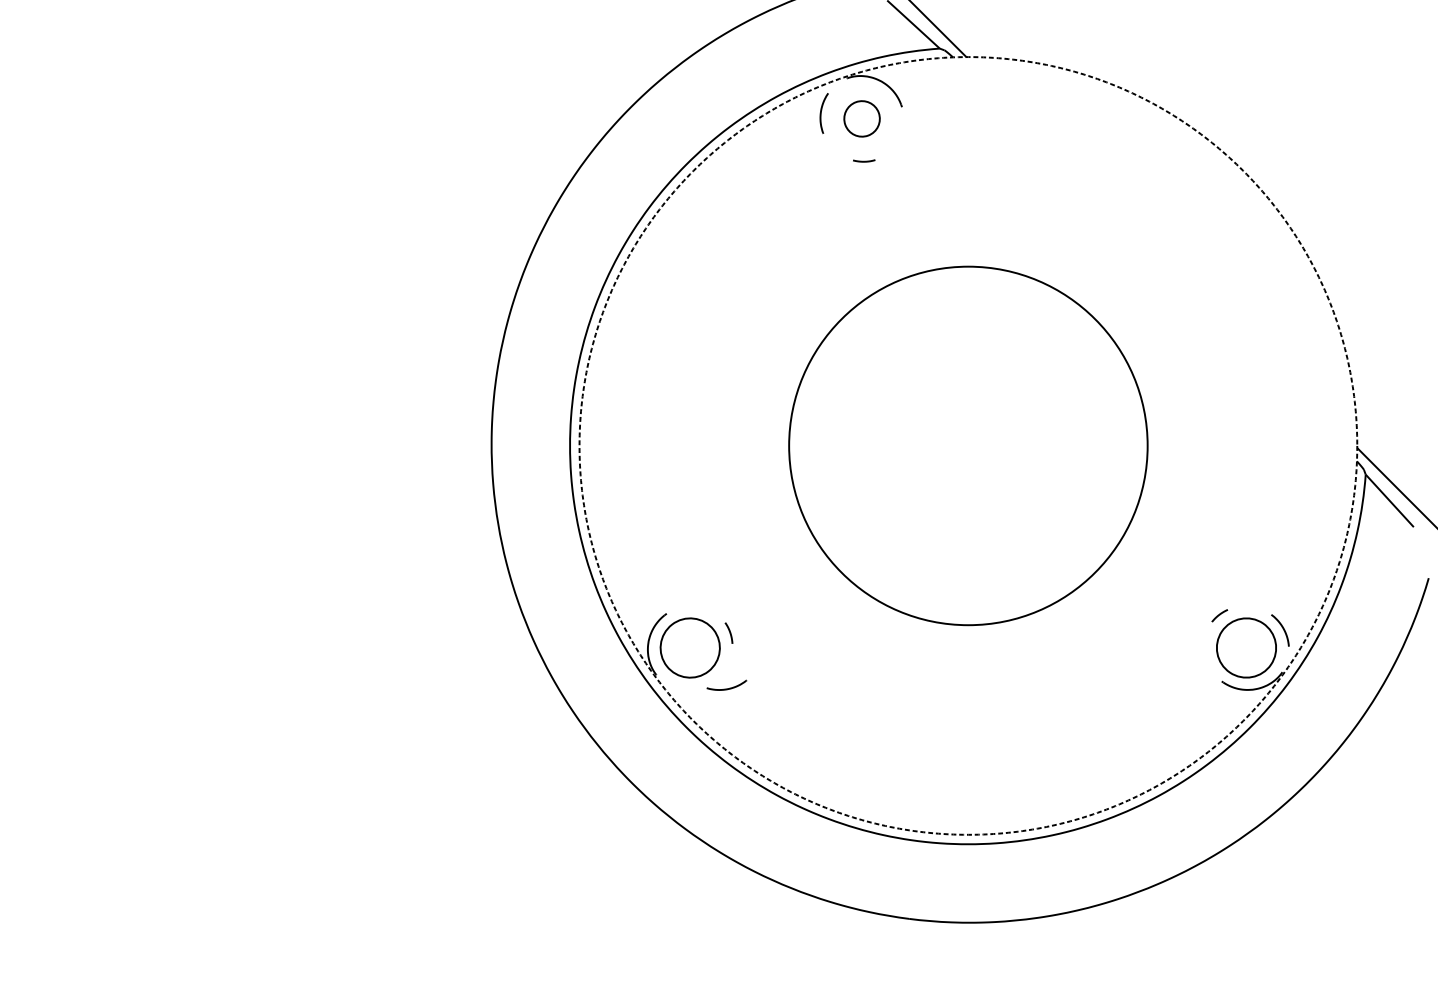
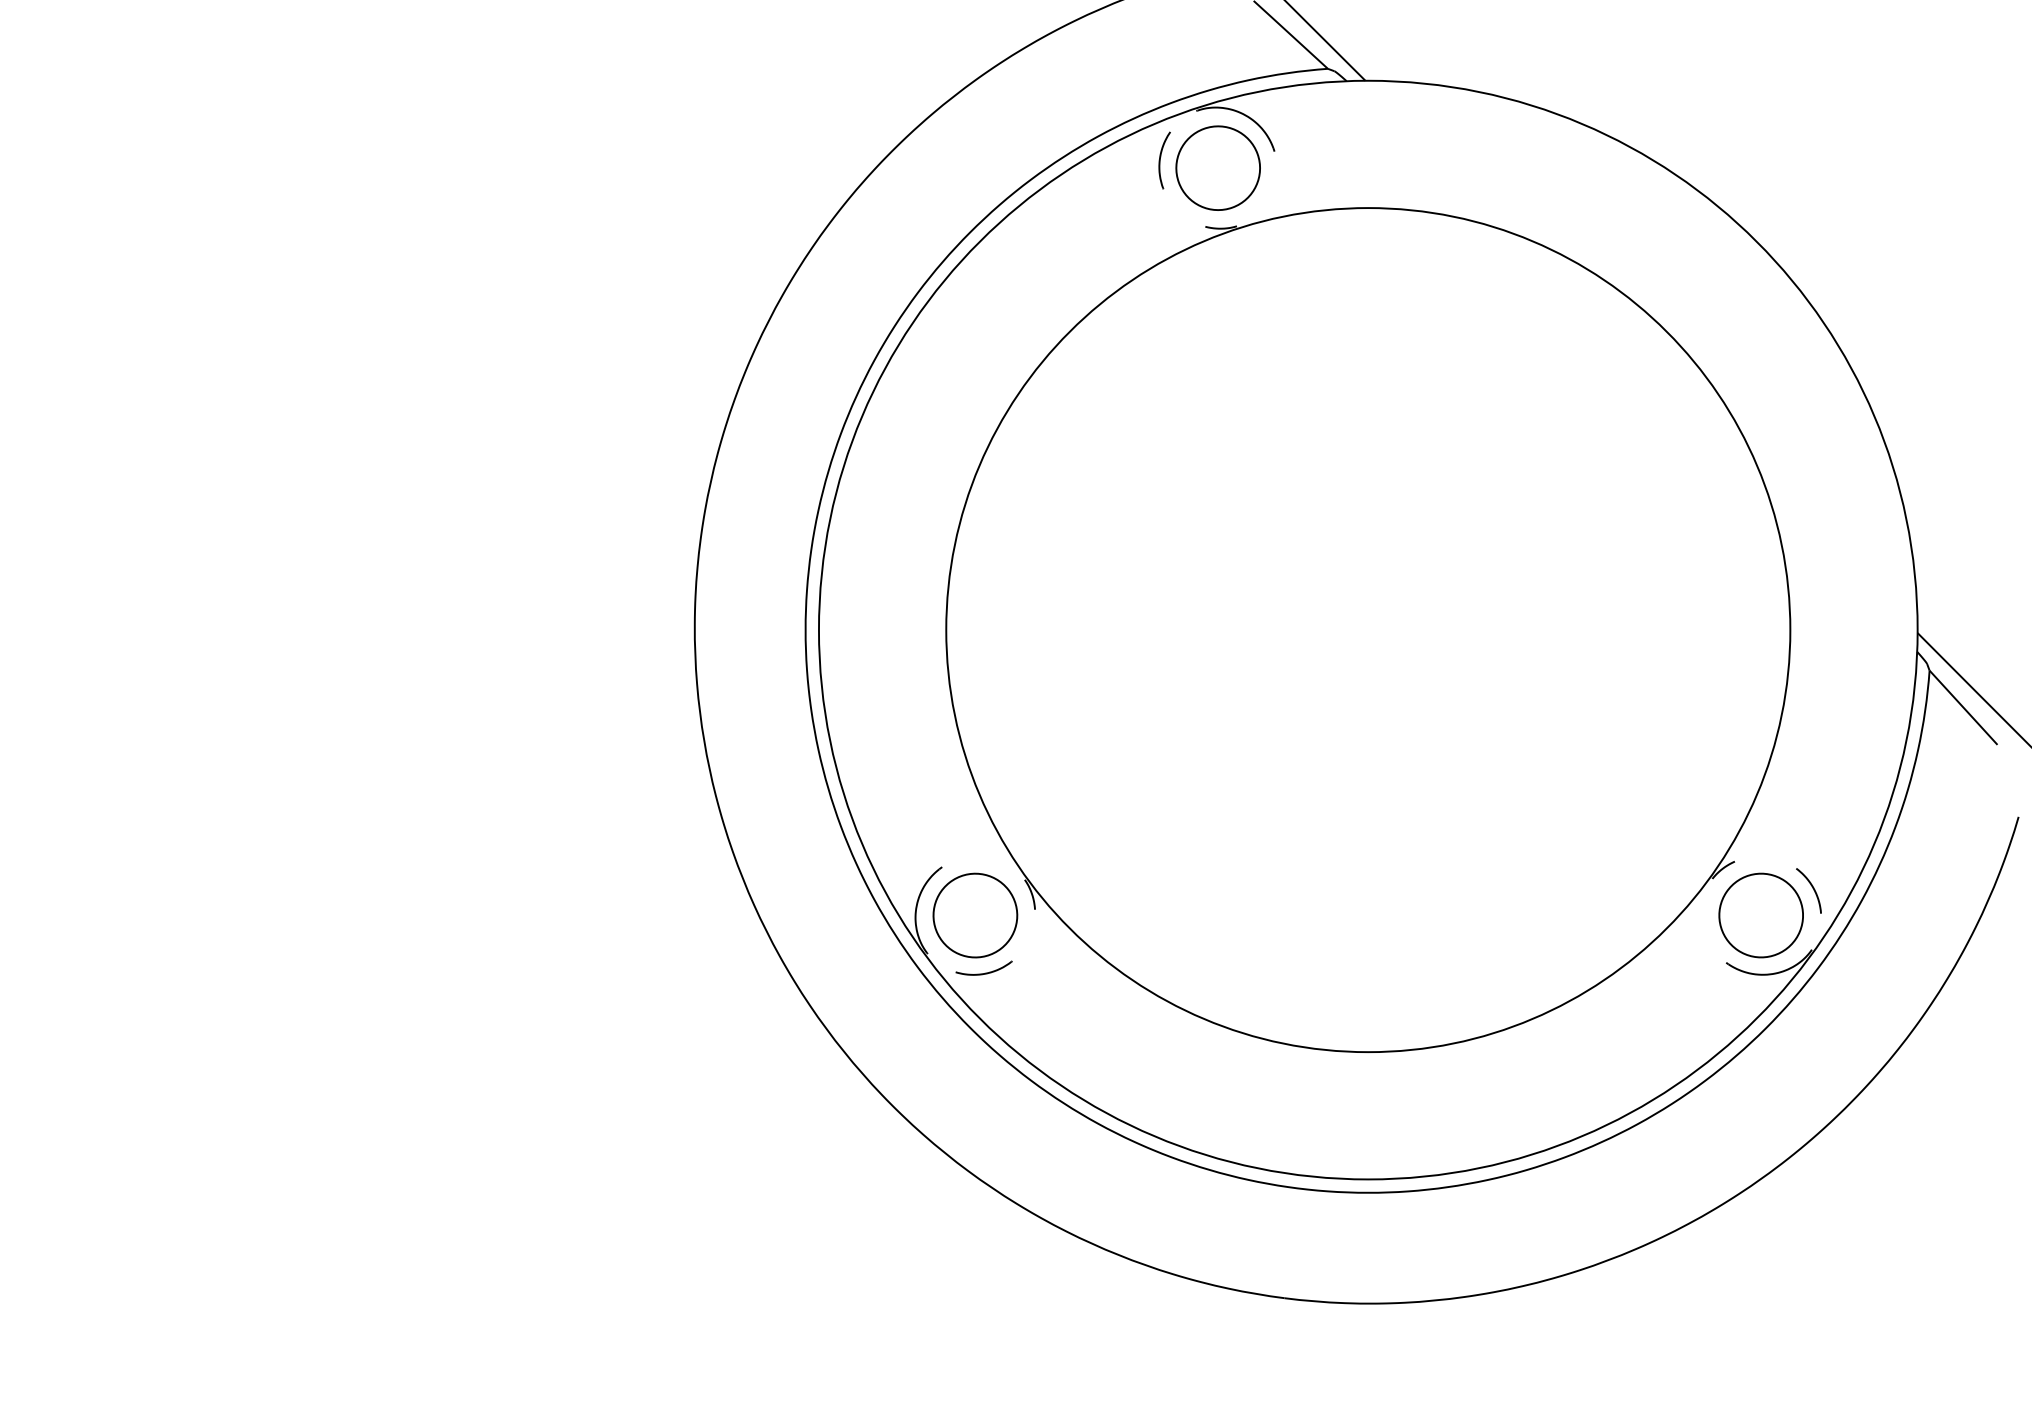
part: (861, 118) -> (1217, 167), size x1.67
circle: (967, 445) -> (1367, 629), dashed -> solid
circle: (968, 446) -> (1368, 630), size x1.67
part: (726, 684) -> (983, 967), moved

